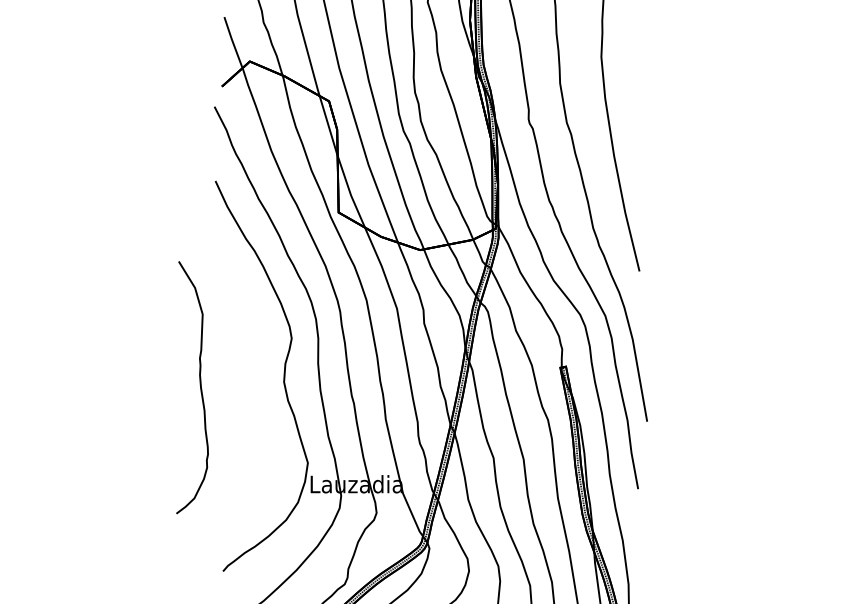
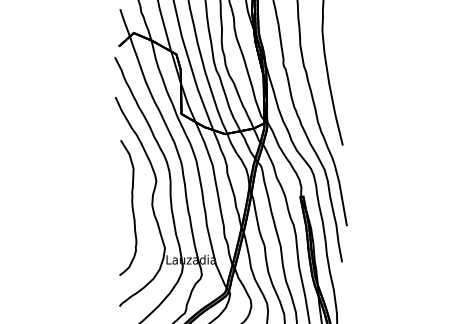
part: (193, 386) -> (128, 207), moved

